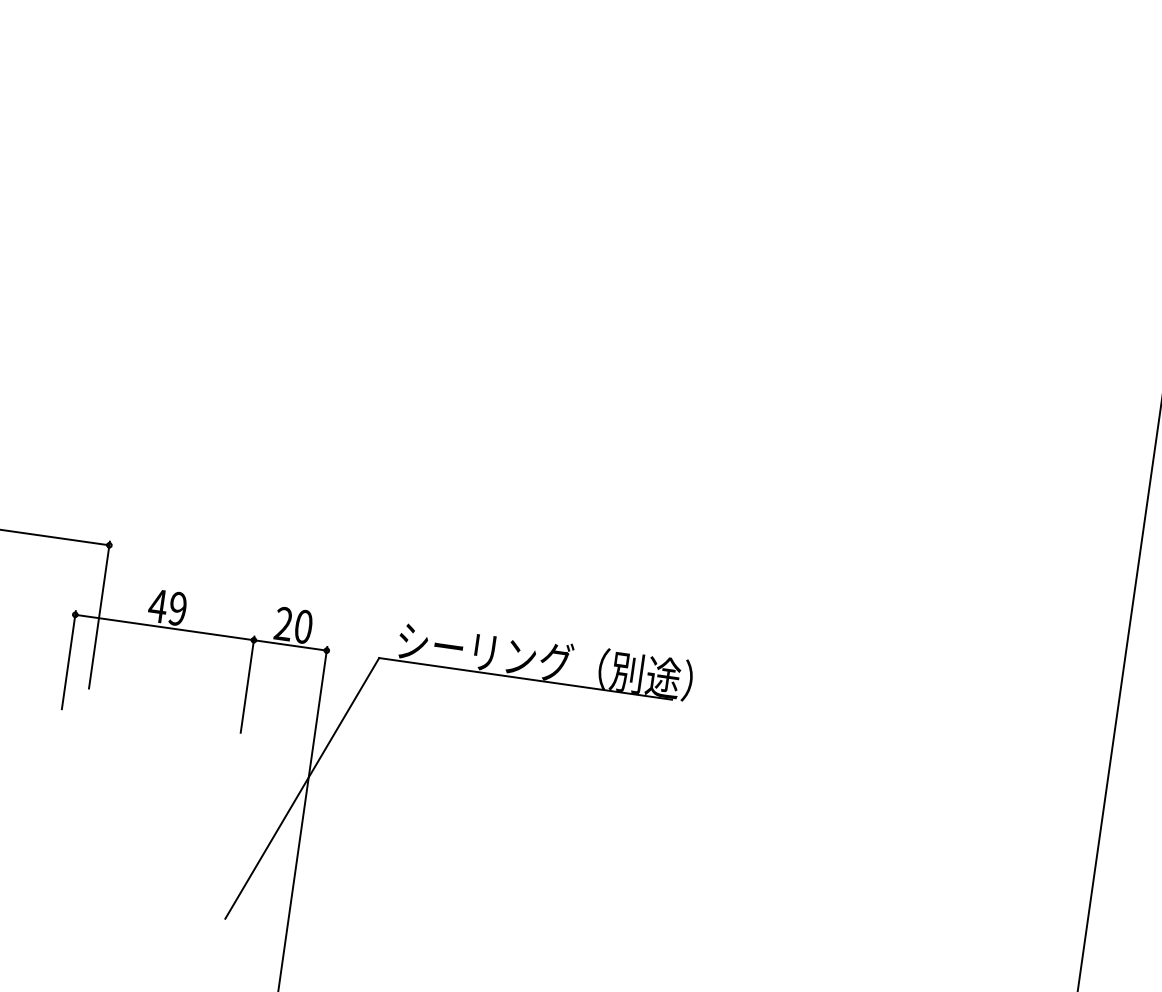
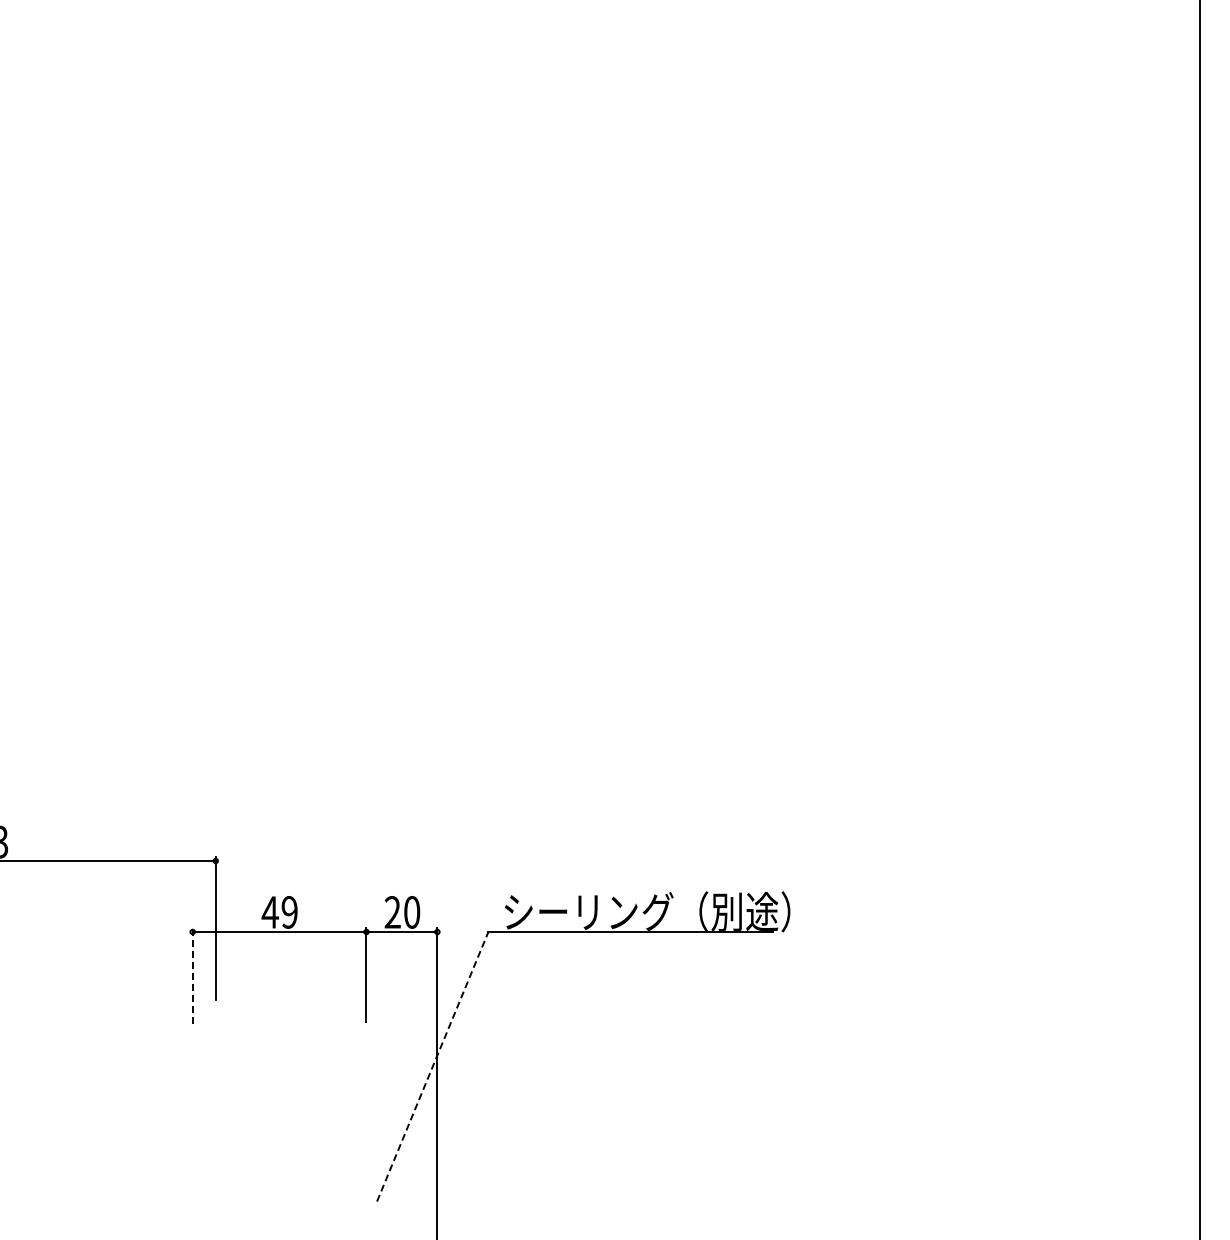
line: (68, 660) -> (192, 976), solid -> dashed
line: (302, 788) -> (432, 1066), solid -> dashed

